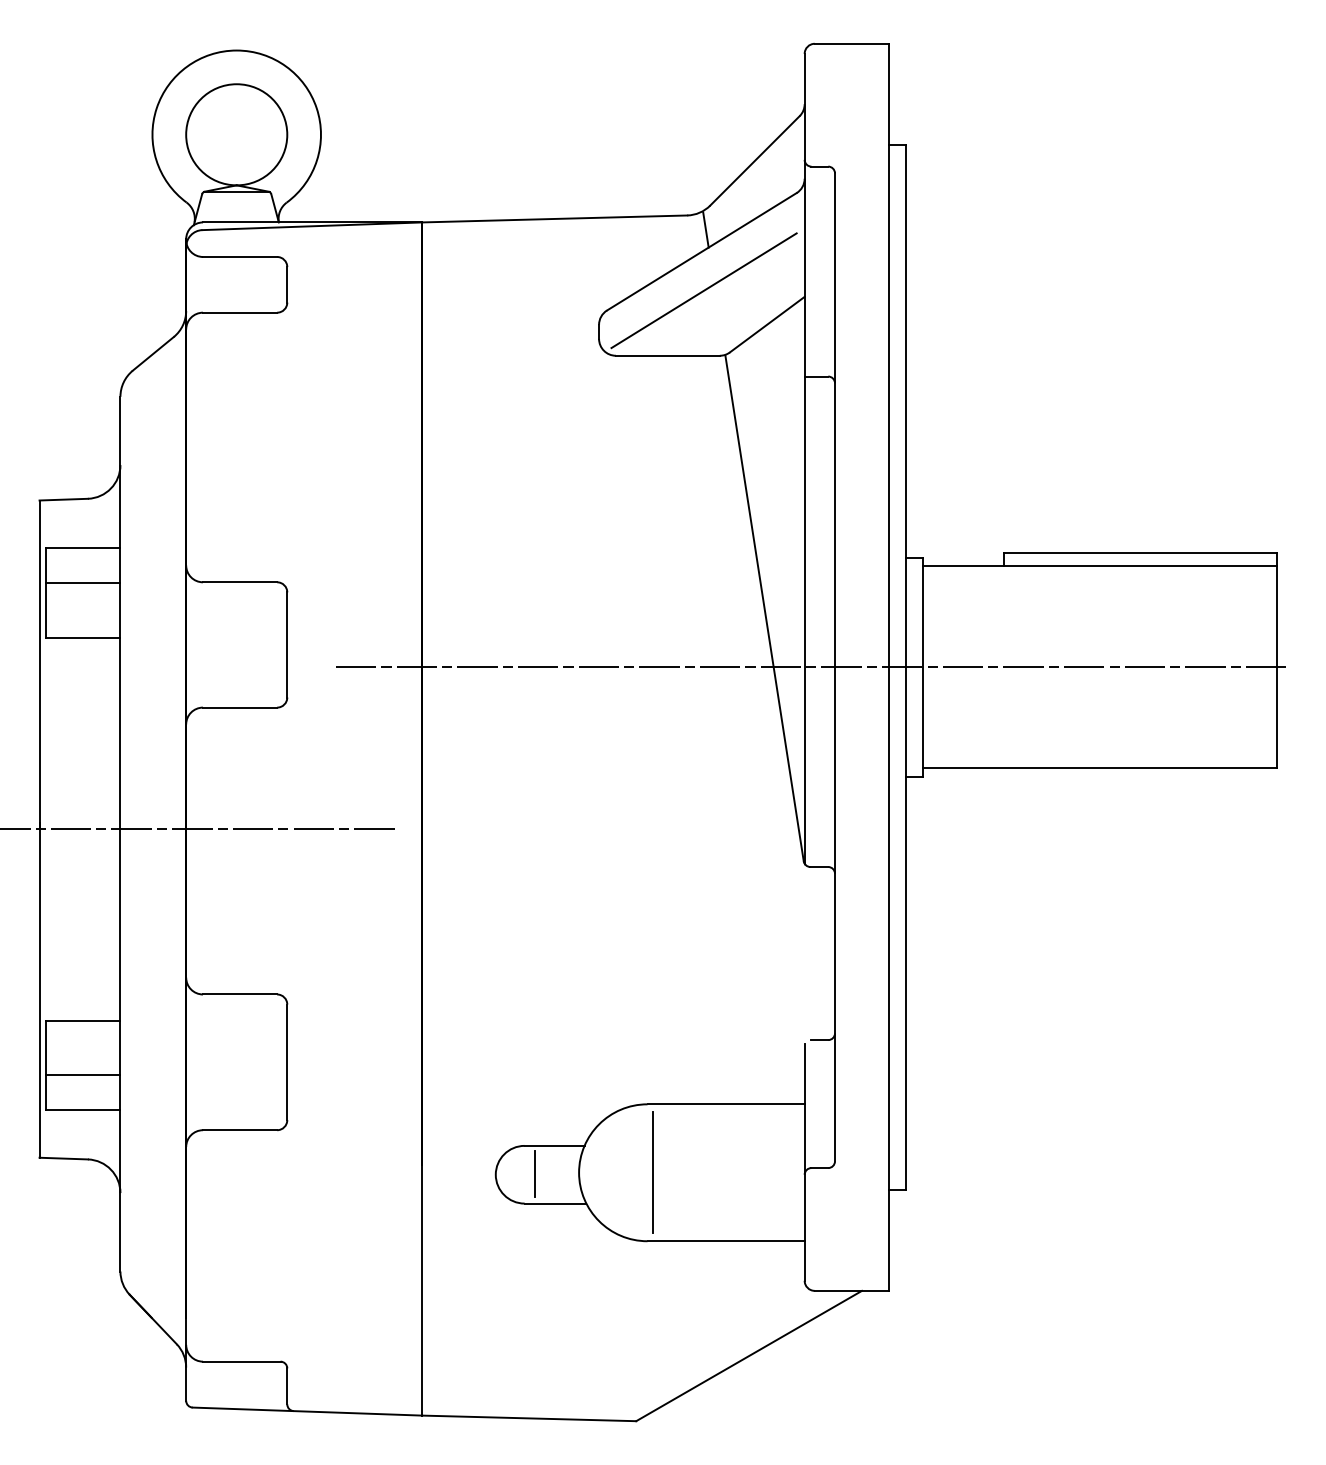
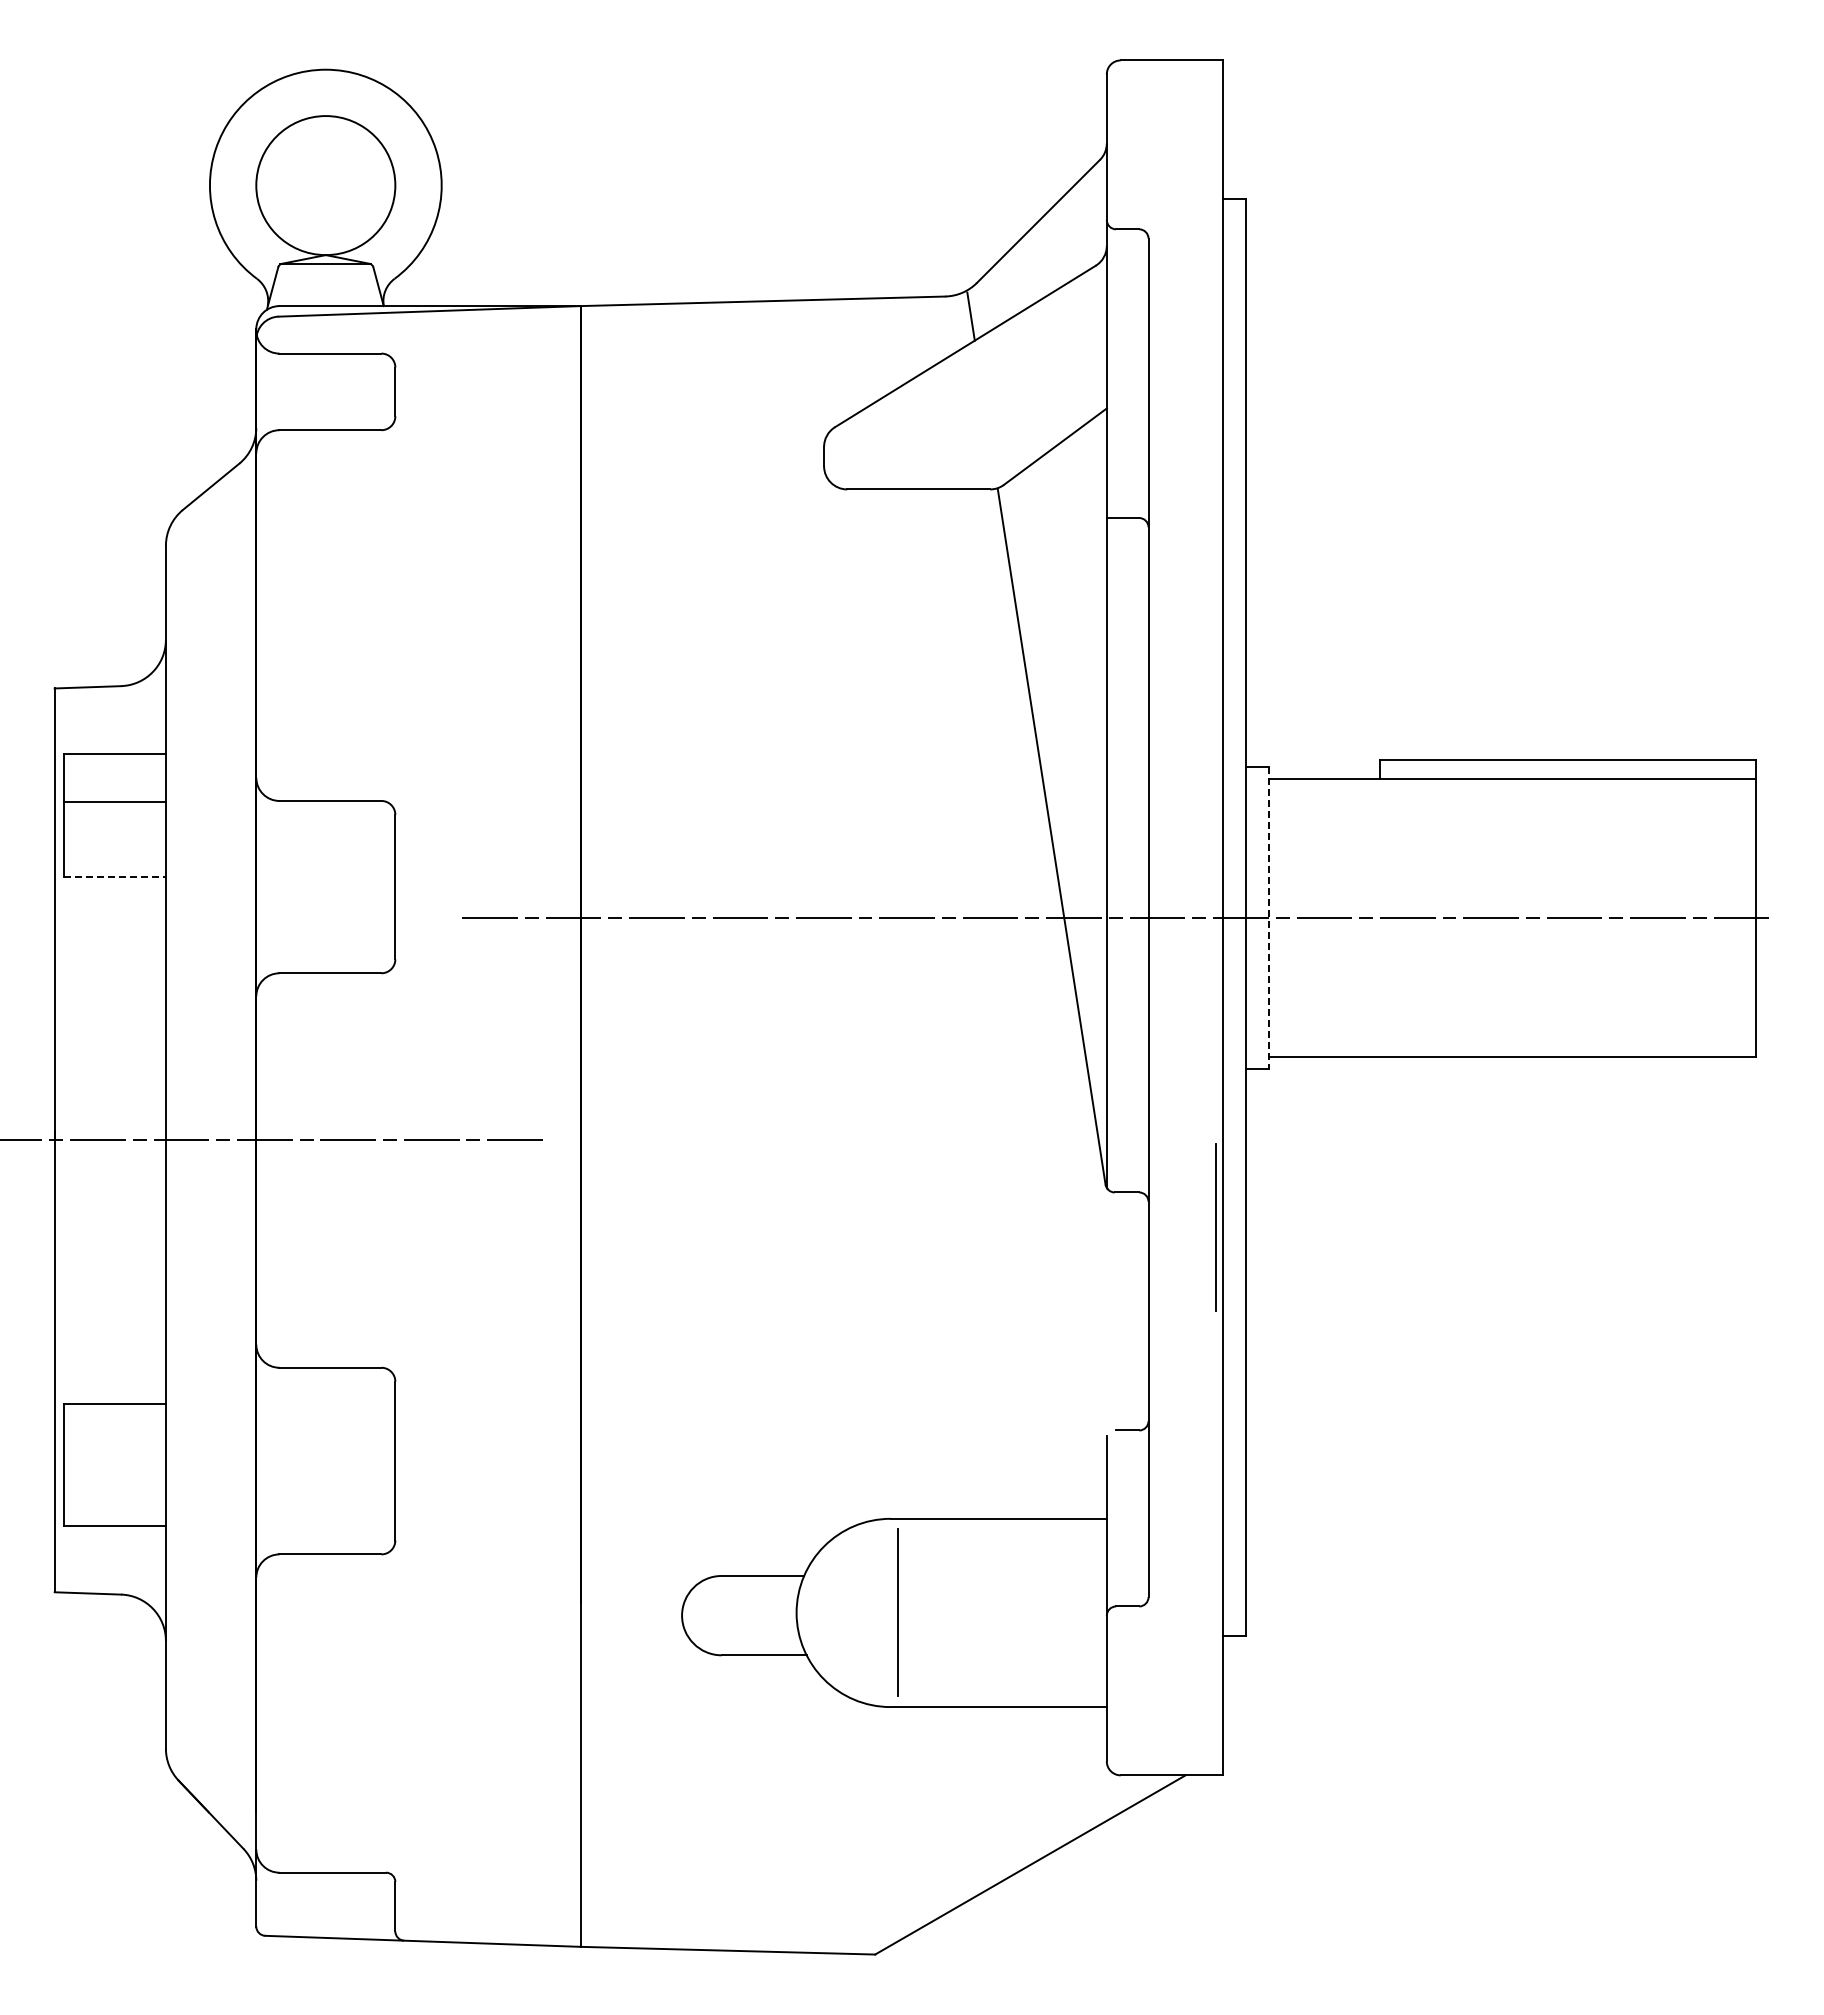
line: (704, 290) -> (968, 399), removed
line: (83, 637) -> (114, 877), solid -> dashed
line: (922, 667) -> (1269, 917), solid -> dashed
line: (883, 892) -> (1215, 1227), added
line: (83, 1075) -> (114, 1478), removed
line: (535, 1173) -> (736, 1614), removed

